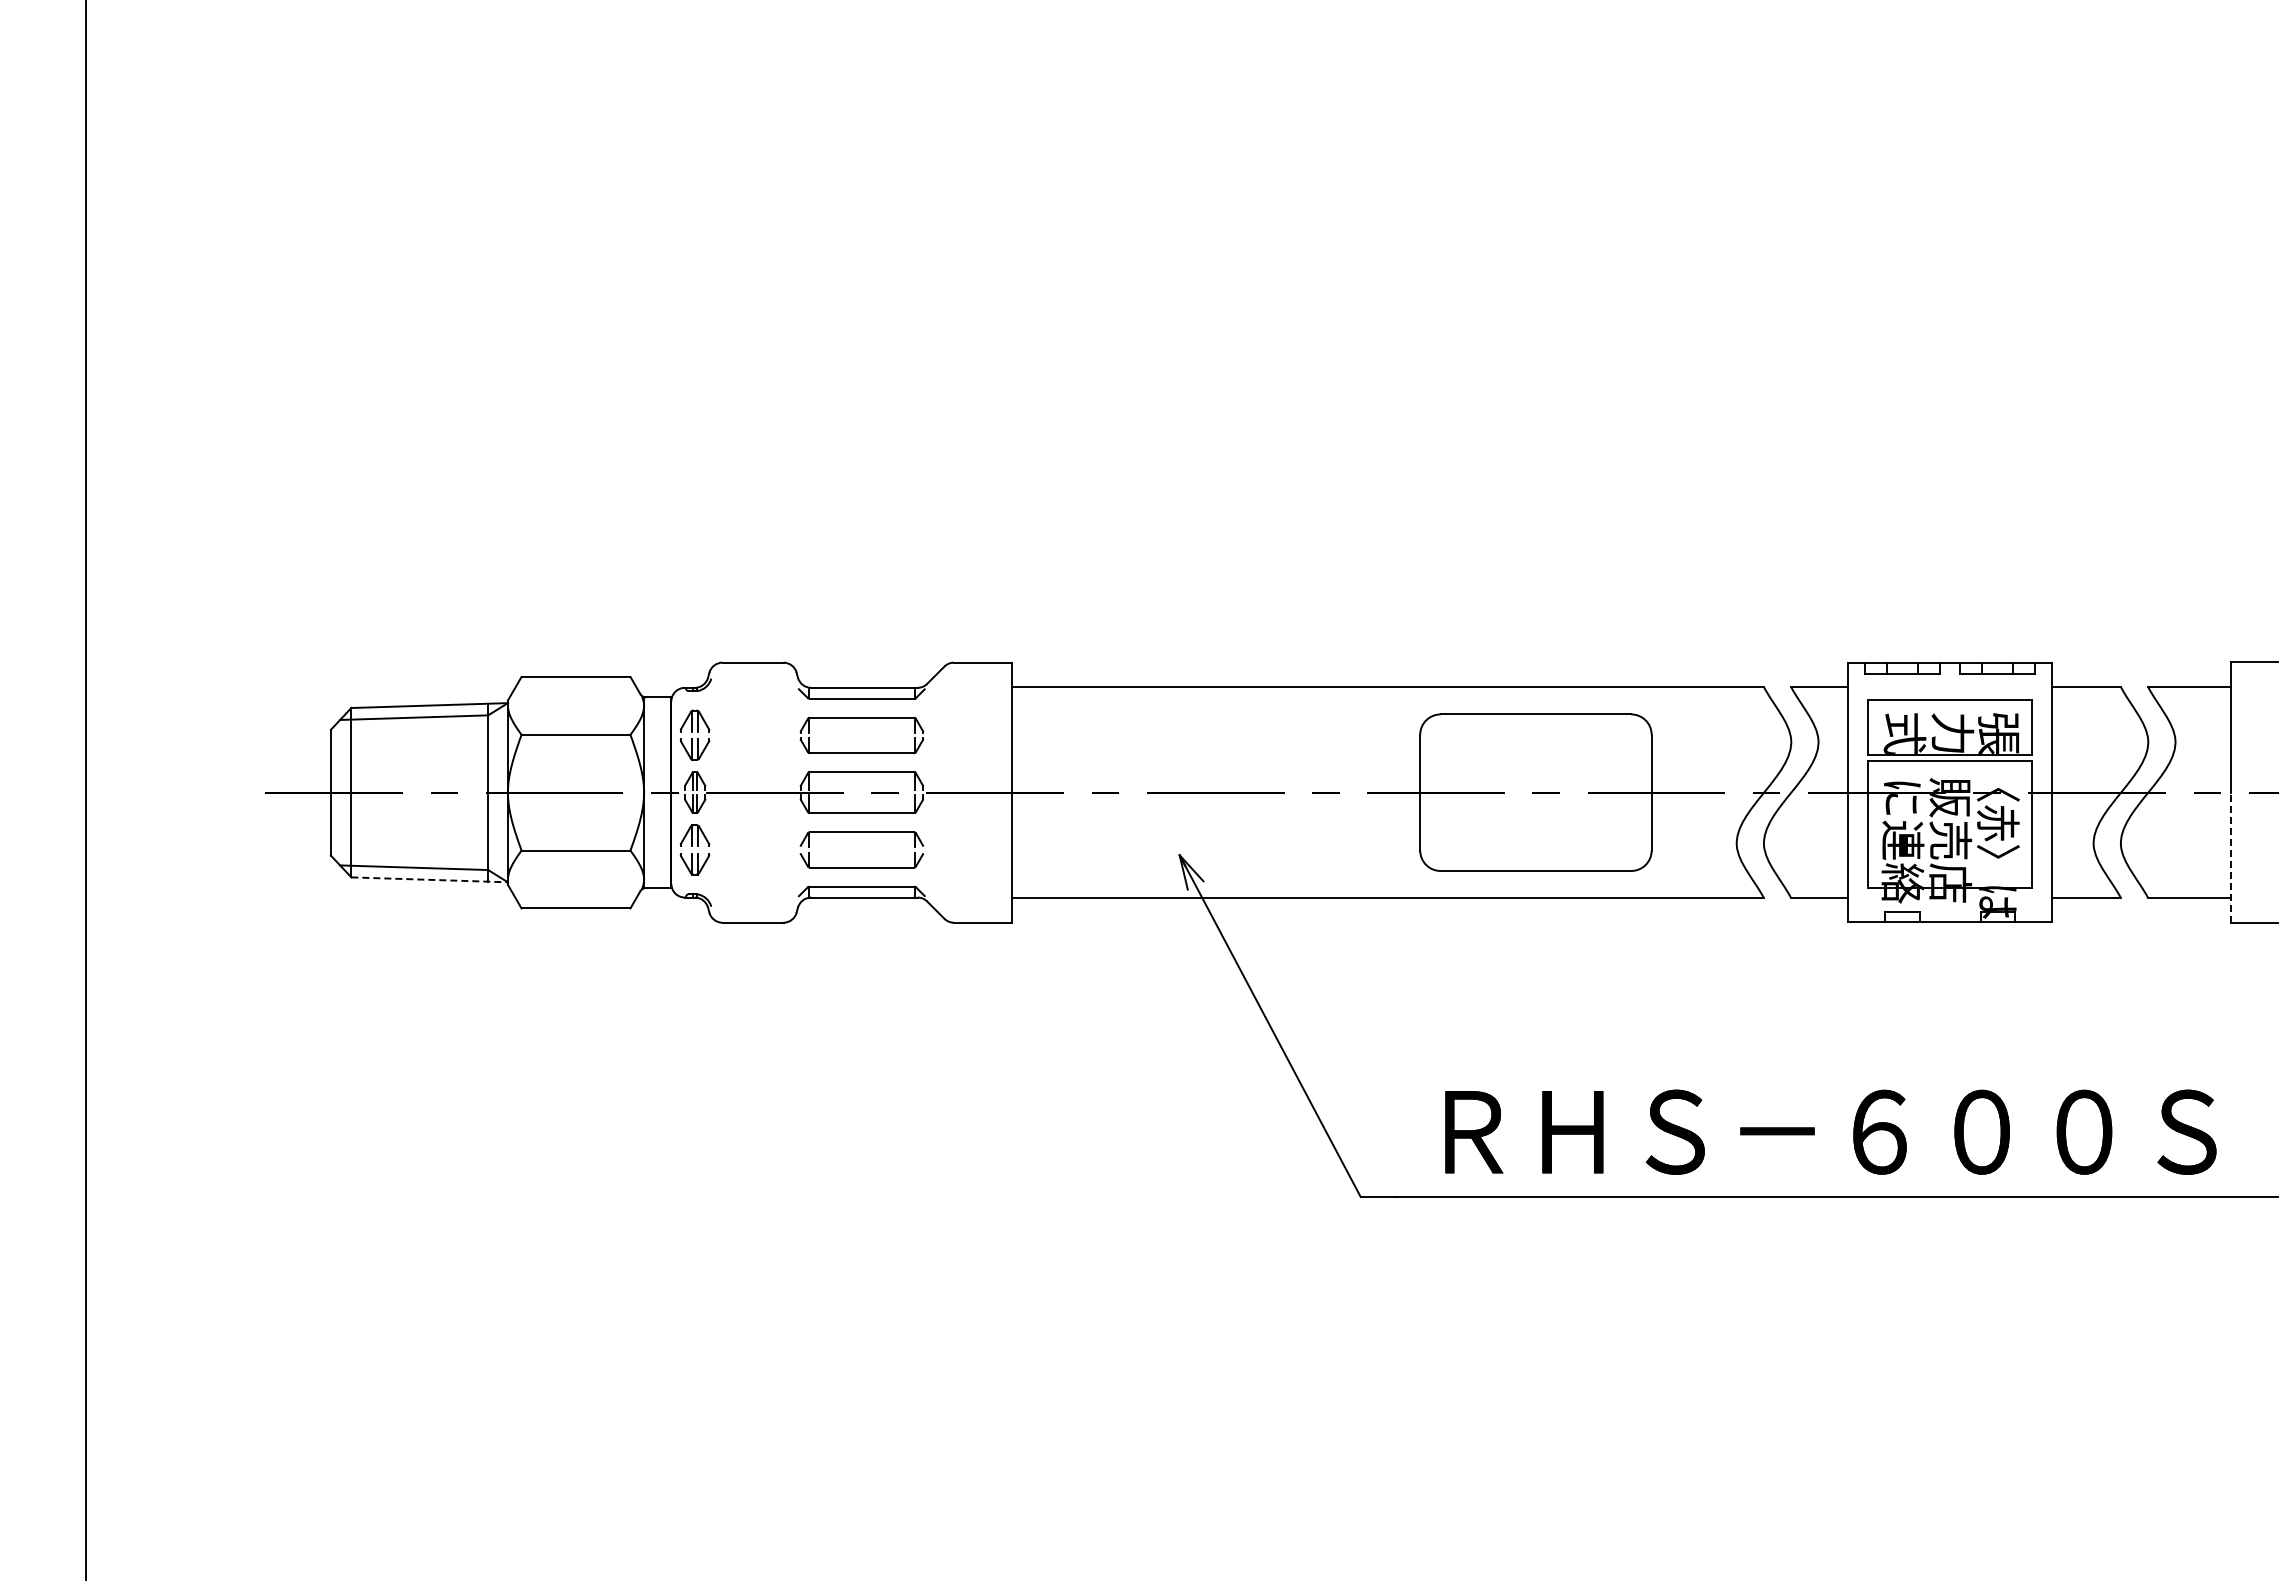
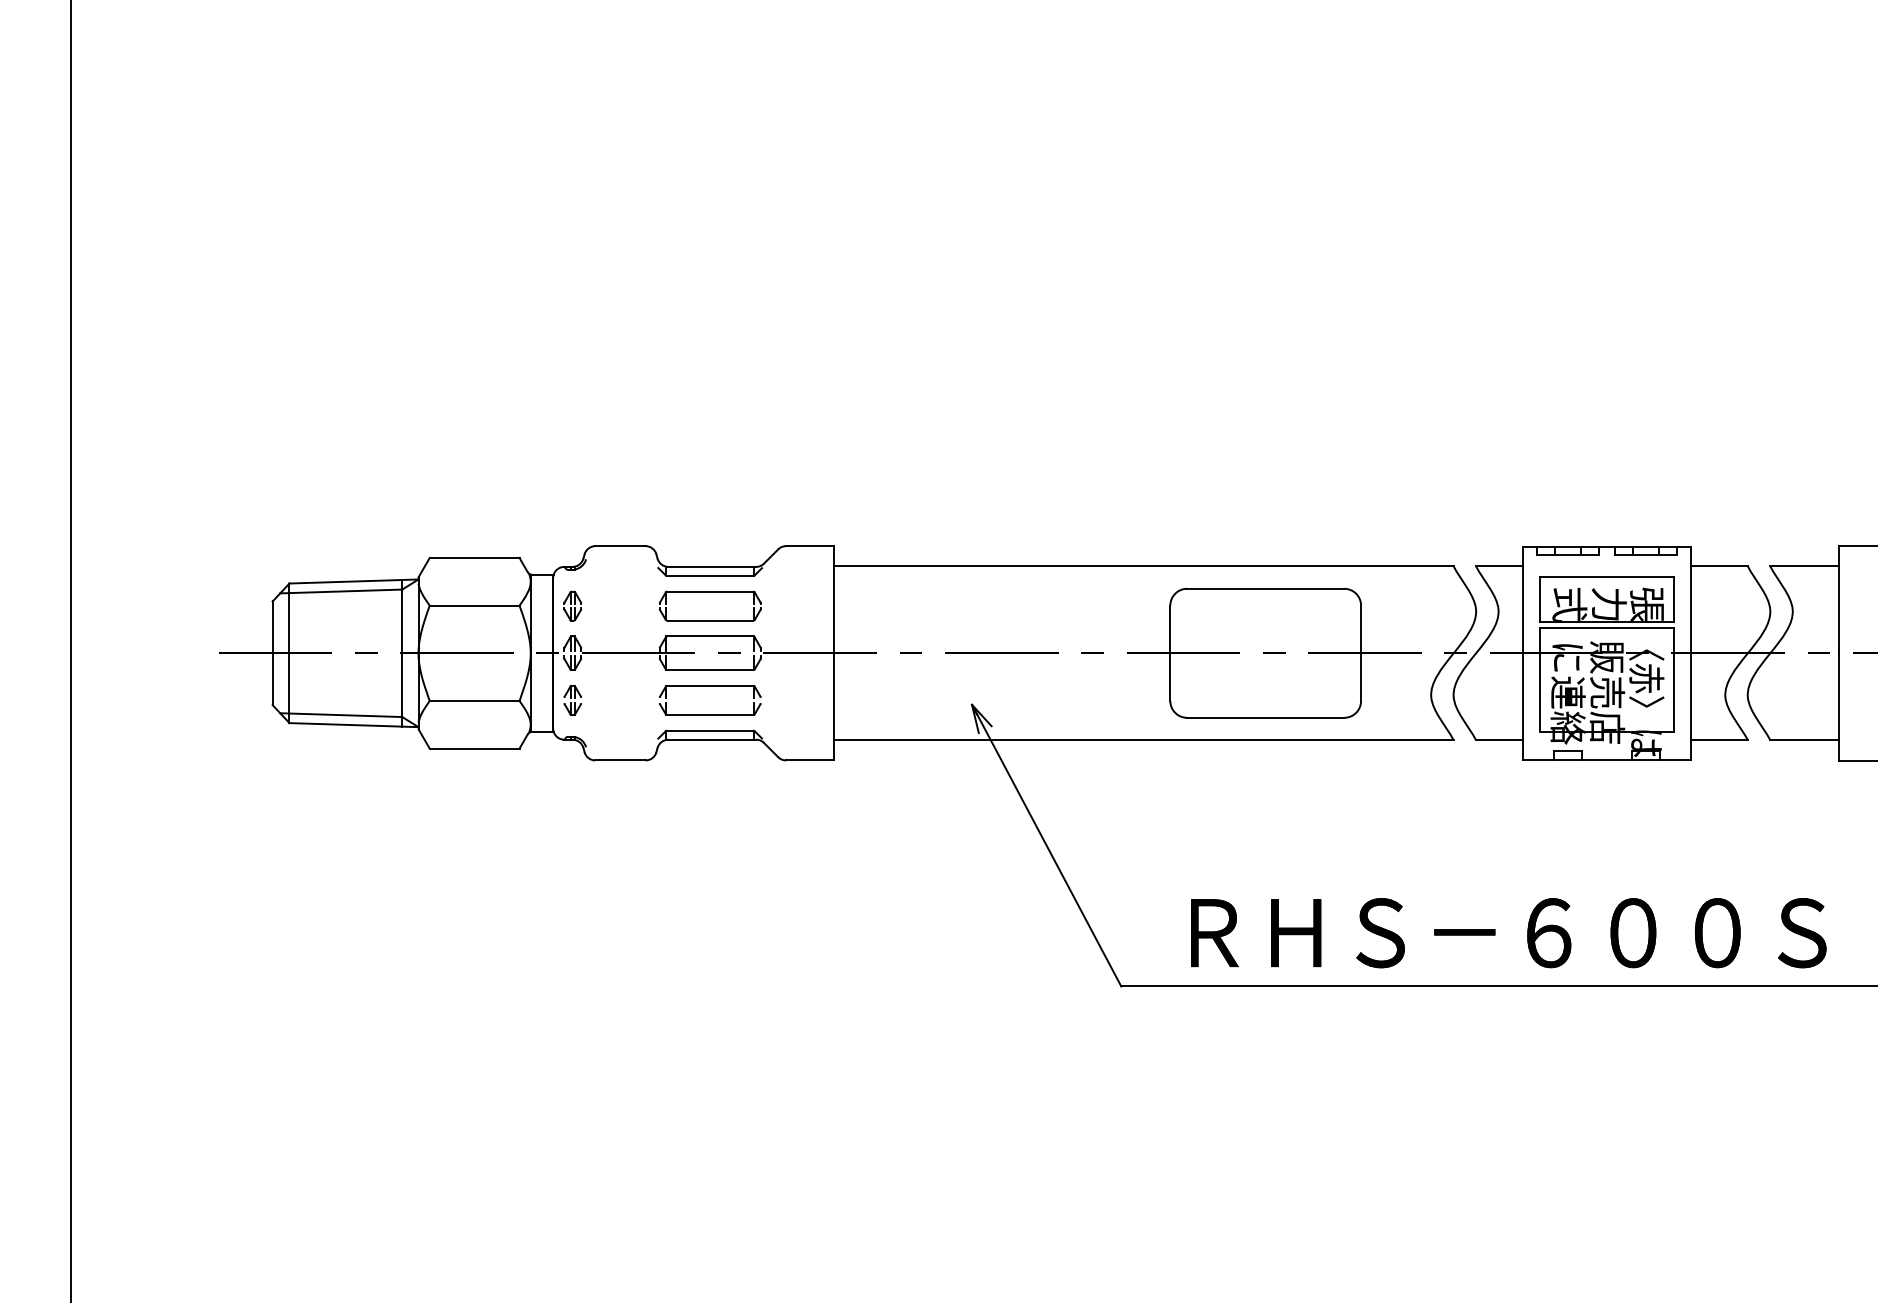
part: (695, 735) -> (573, 606), size x0.71
part: (695, 849) -> (573, 700), size x0.71
line: (2231, 857) -> (1838, 706), dashed -> solid
line: (430, 879) -> (354, 724), dashed -> solid

